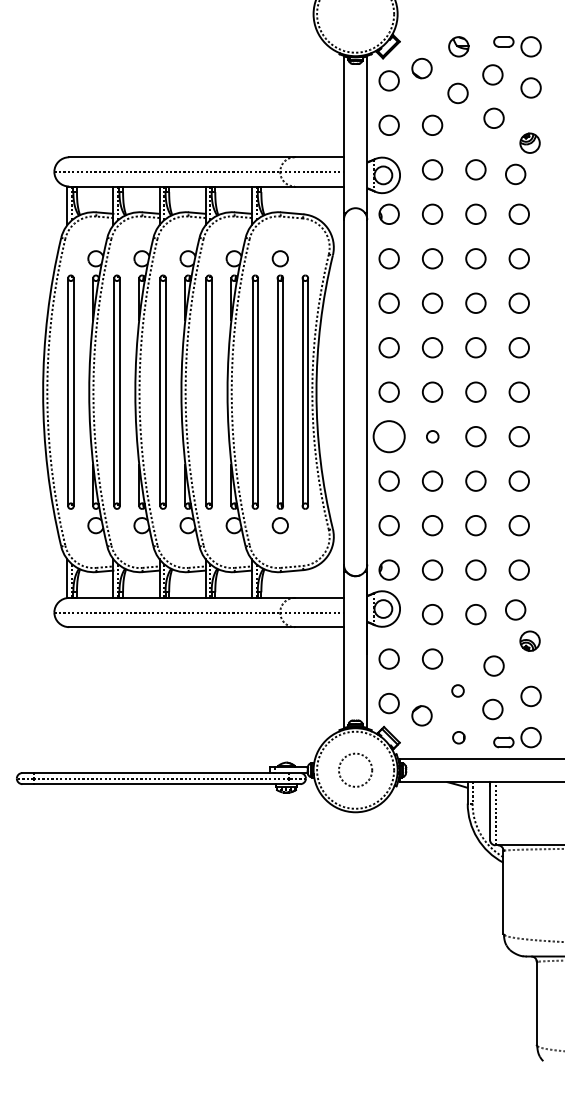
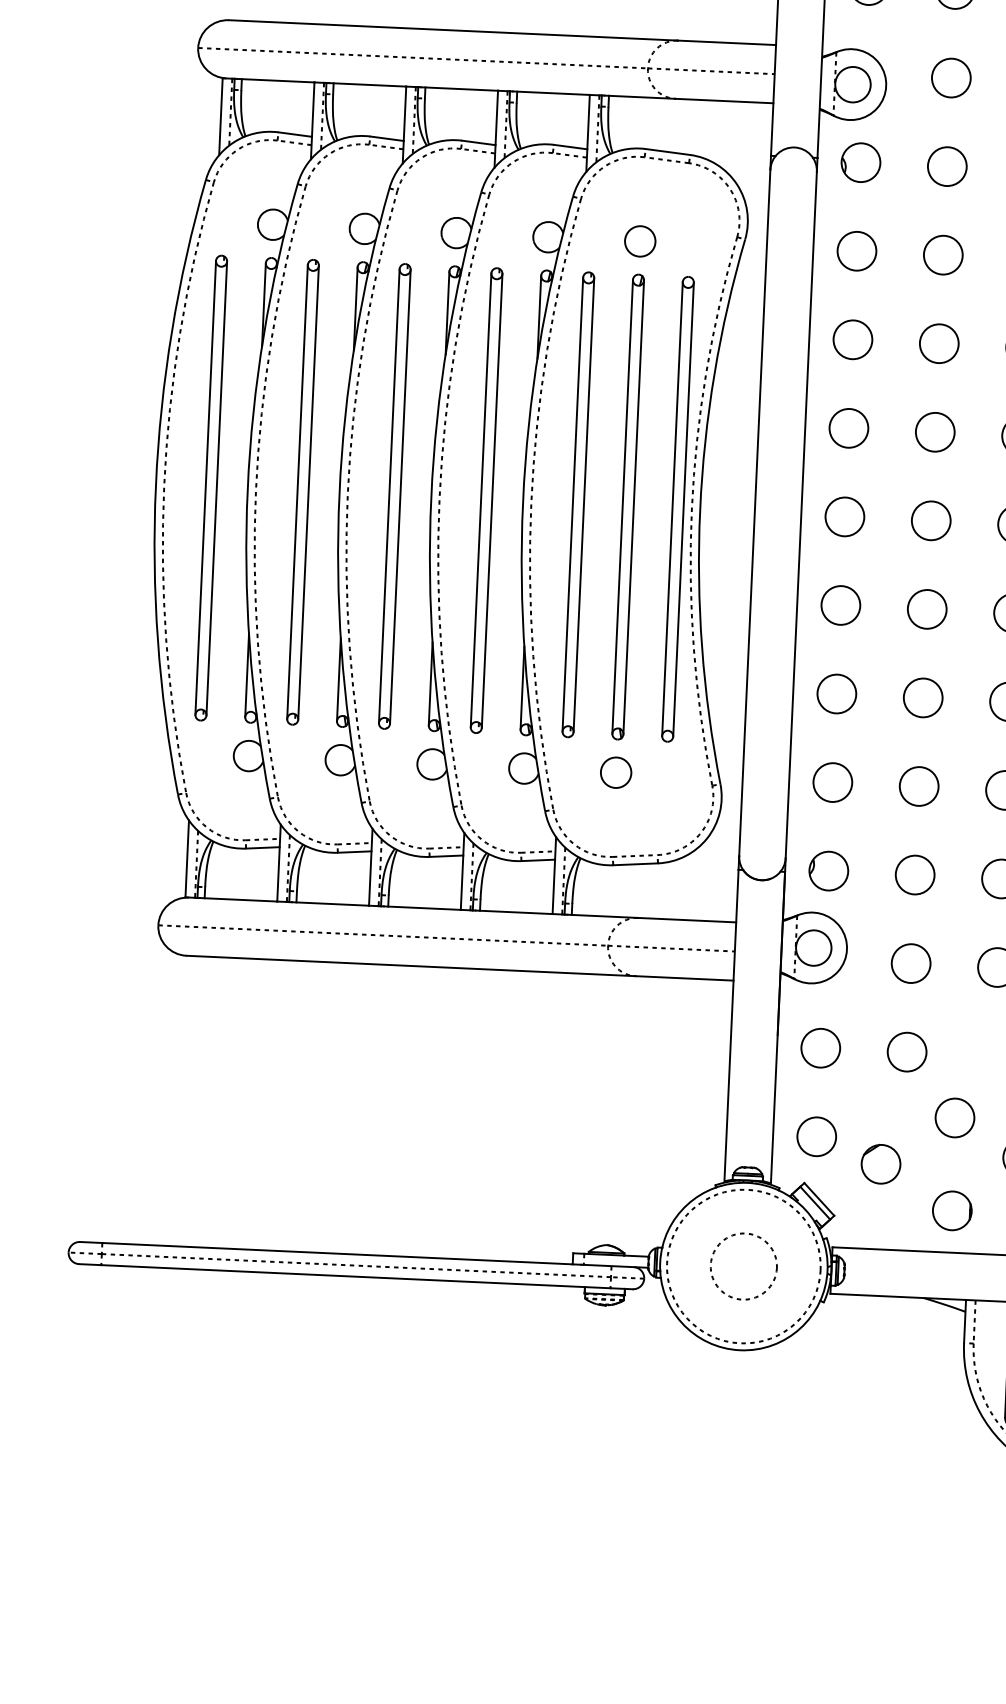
circle: (388, 436) -> (839, 605), size x0.62
circle: (432, 436) -> (927, 608), size x1.67
circle: (457, 690) -> (953, 1116), size x1.67
circle: (458, 737) -> (951, 1210), size x1.67

